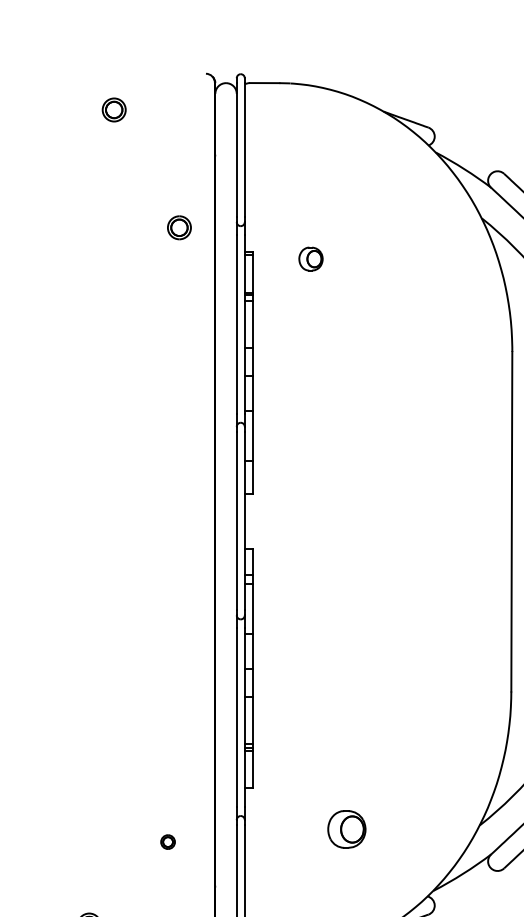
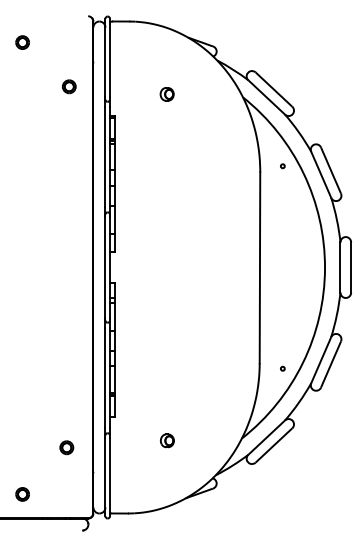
part: (113, 109) -> (22, 42), moved
part: (178, 227) -> (68, 86), moved
part: (309, 259) -> (166, 94), moved
part: (347, 829) -> (167, 440), size x0.62
part: (167, 841) -> (66, 447), size x1.67

